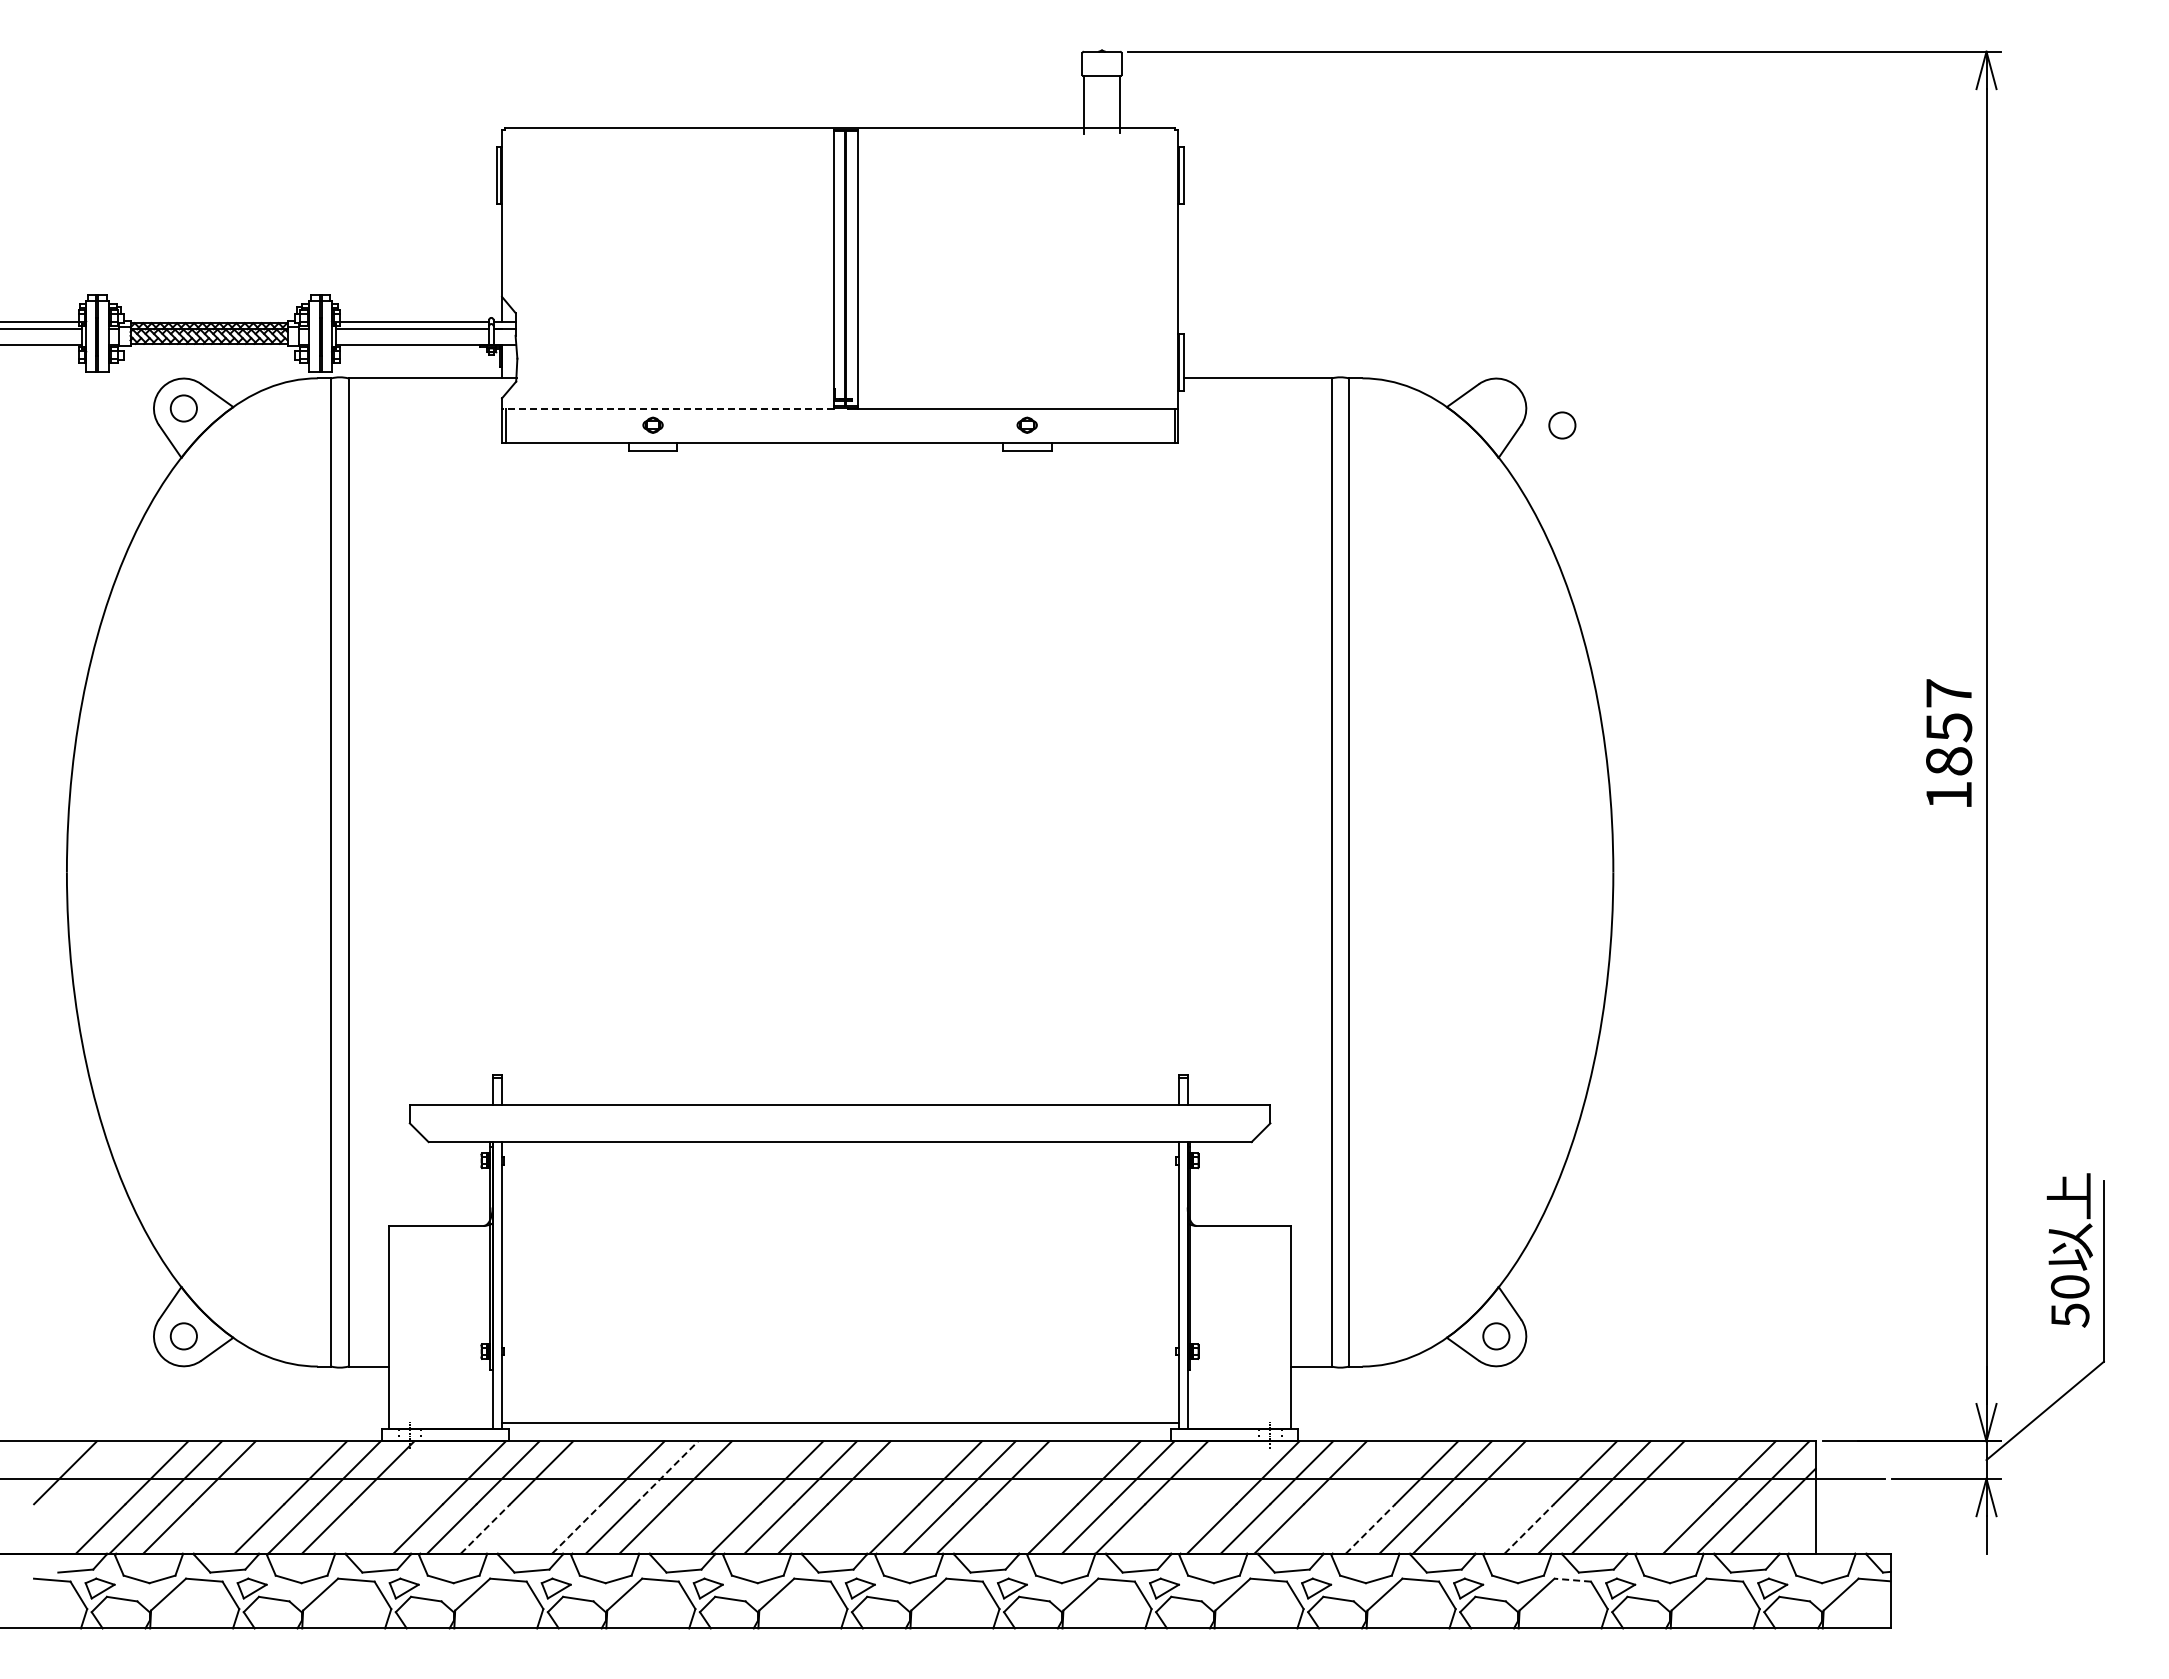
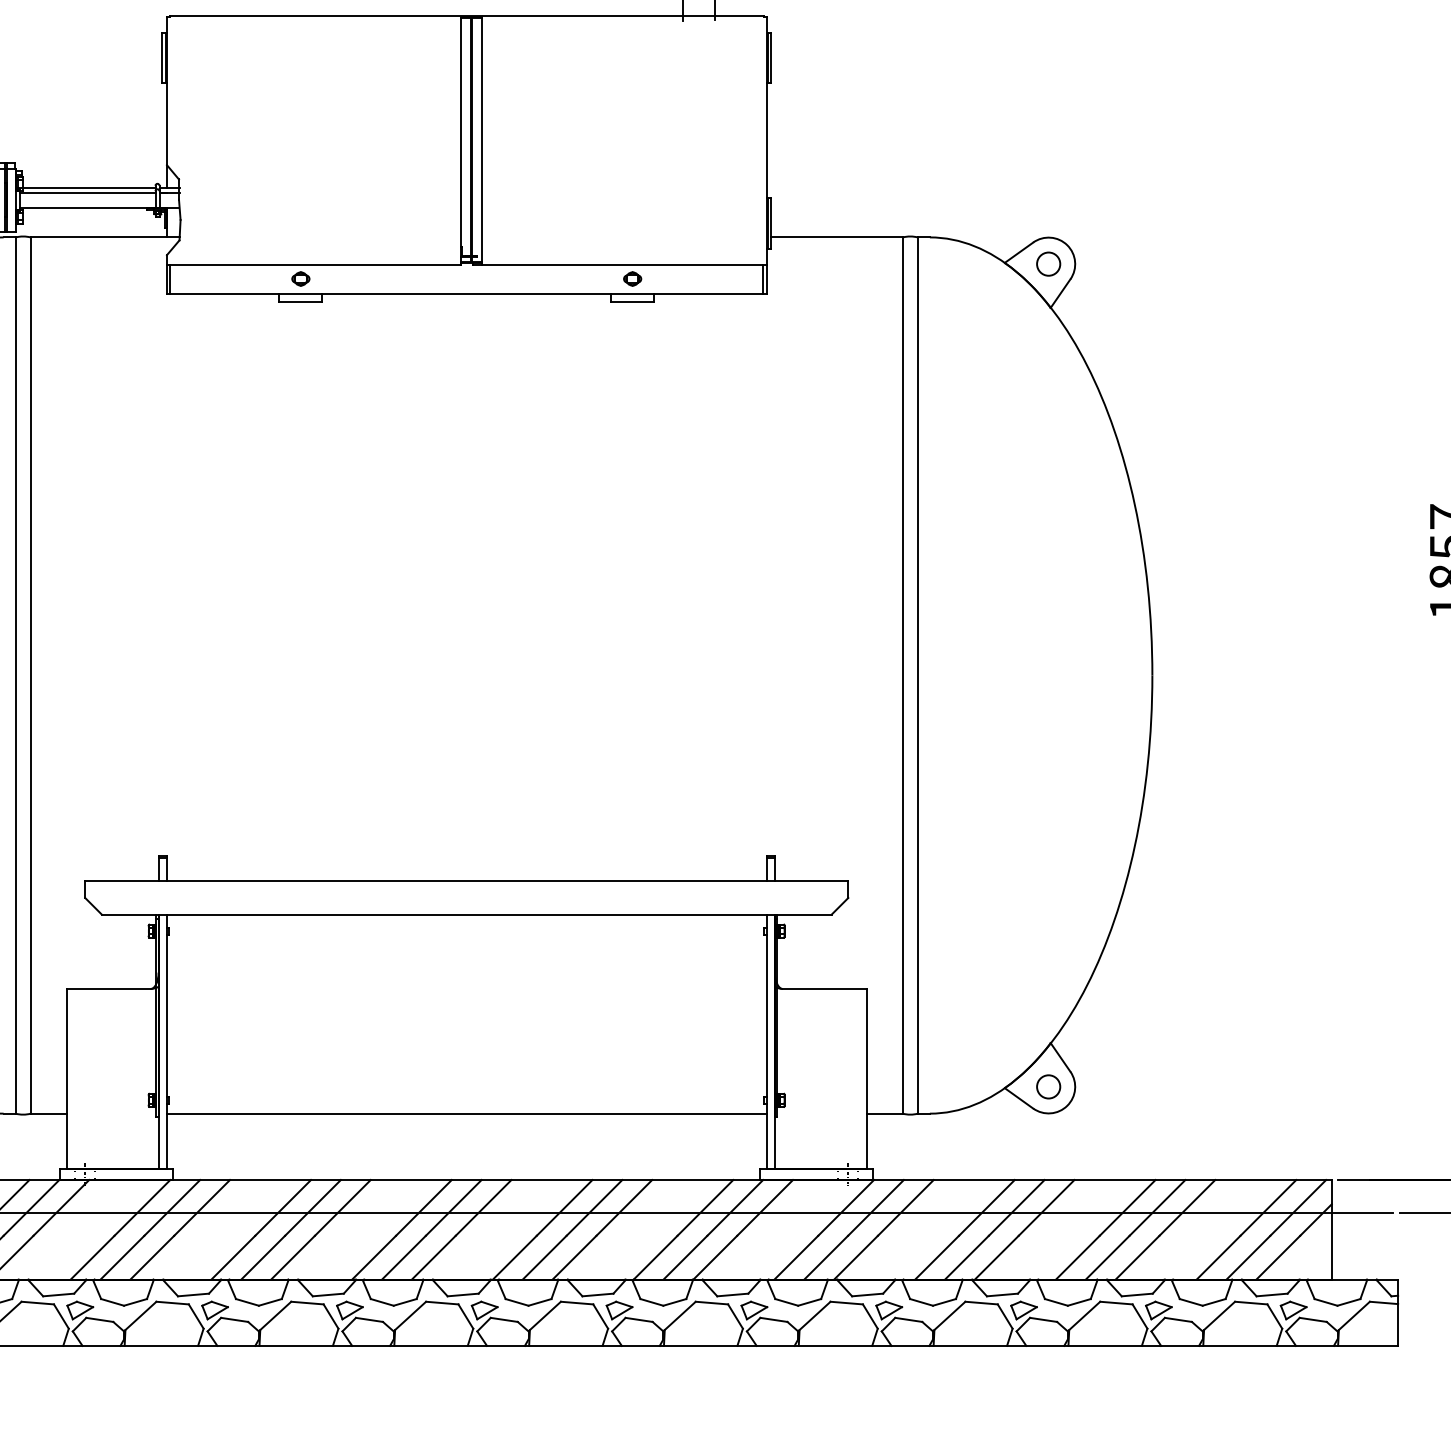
line: (667, 409) -> (313, 265), dashed -> solid
circle: (1562, 425) -> (1048, 264), moved
line: (839, 1422) -> (466, 1113), moved
line: (667, 1472) -> (313, 1207), dashed -> solid
line: (485, 1528) -> (152, 1257), dashed -> solid
line: (576, 1528) -> (233, 1257), dashed -> solid
line: (1370, 1528) -> (937, 1257), dashed -> solid
line: (1529, 1528) -> (1078, 1257), dashed -> solid
line: (1572, 1580) -> (1116, 1303), dashed -> solid

